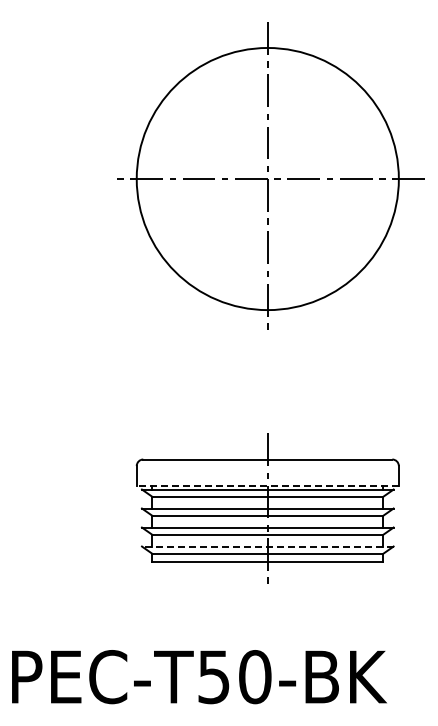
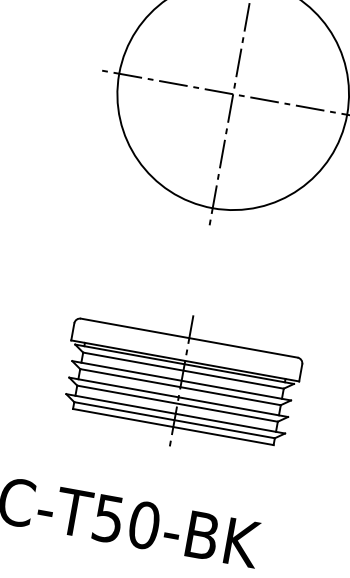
line: (267, 485) -> (185, 360), dashed -> solid
line: (267, 546) -> (175, 413), dashed -> solid

